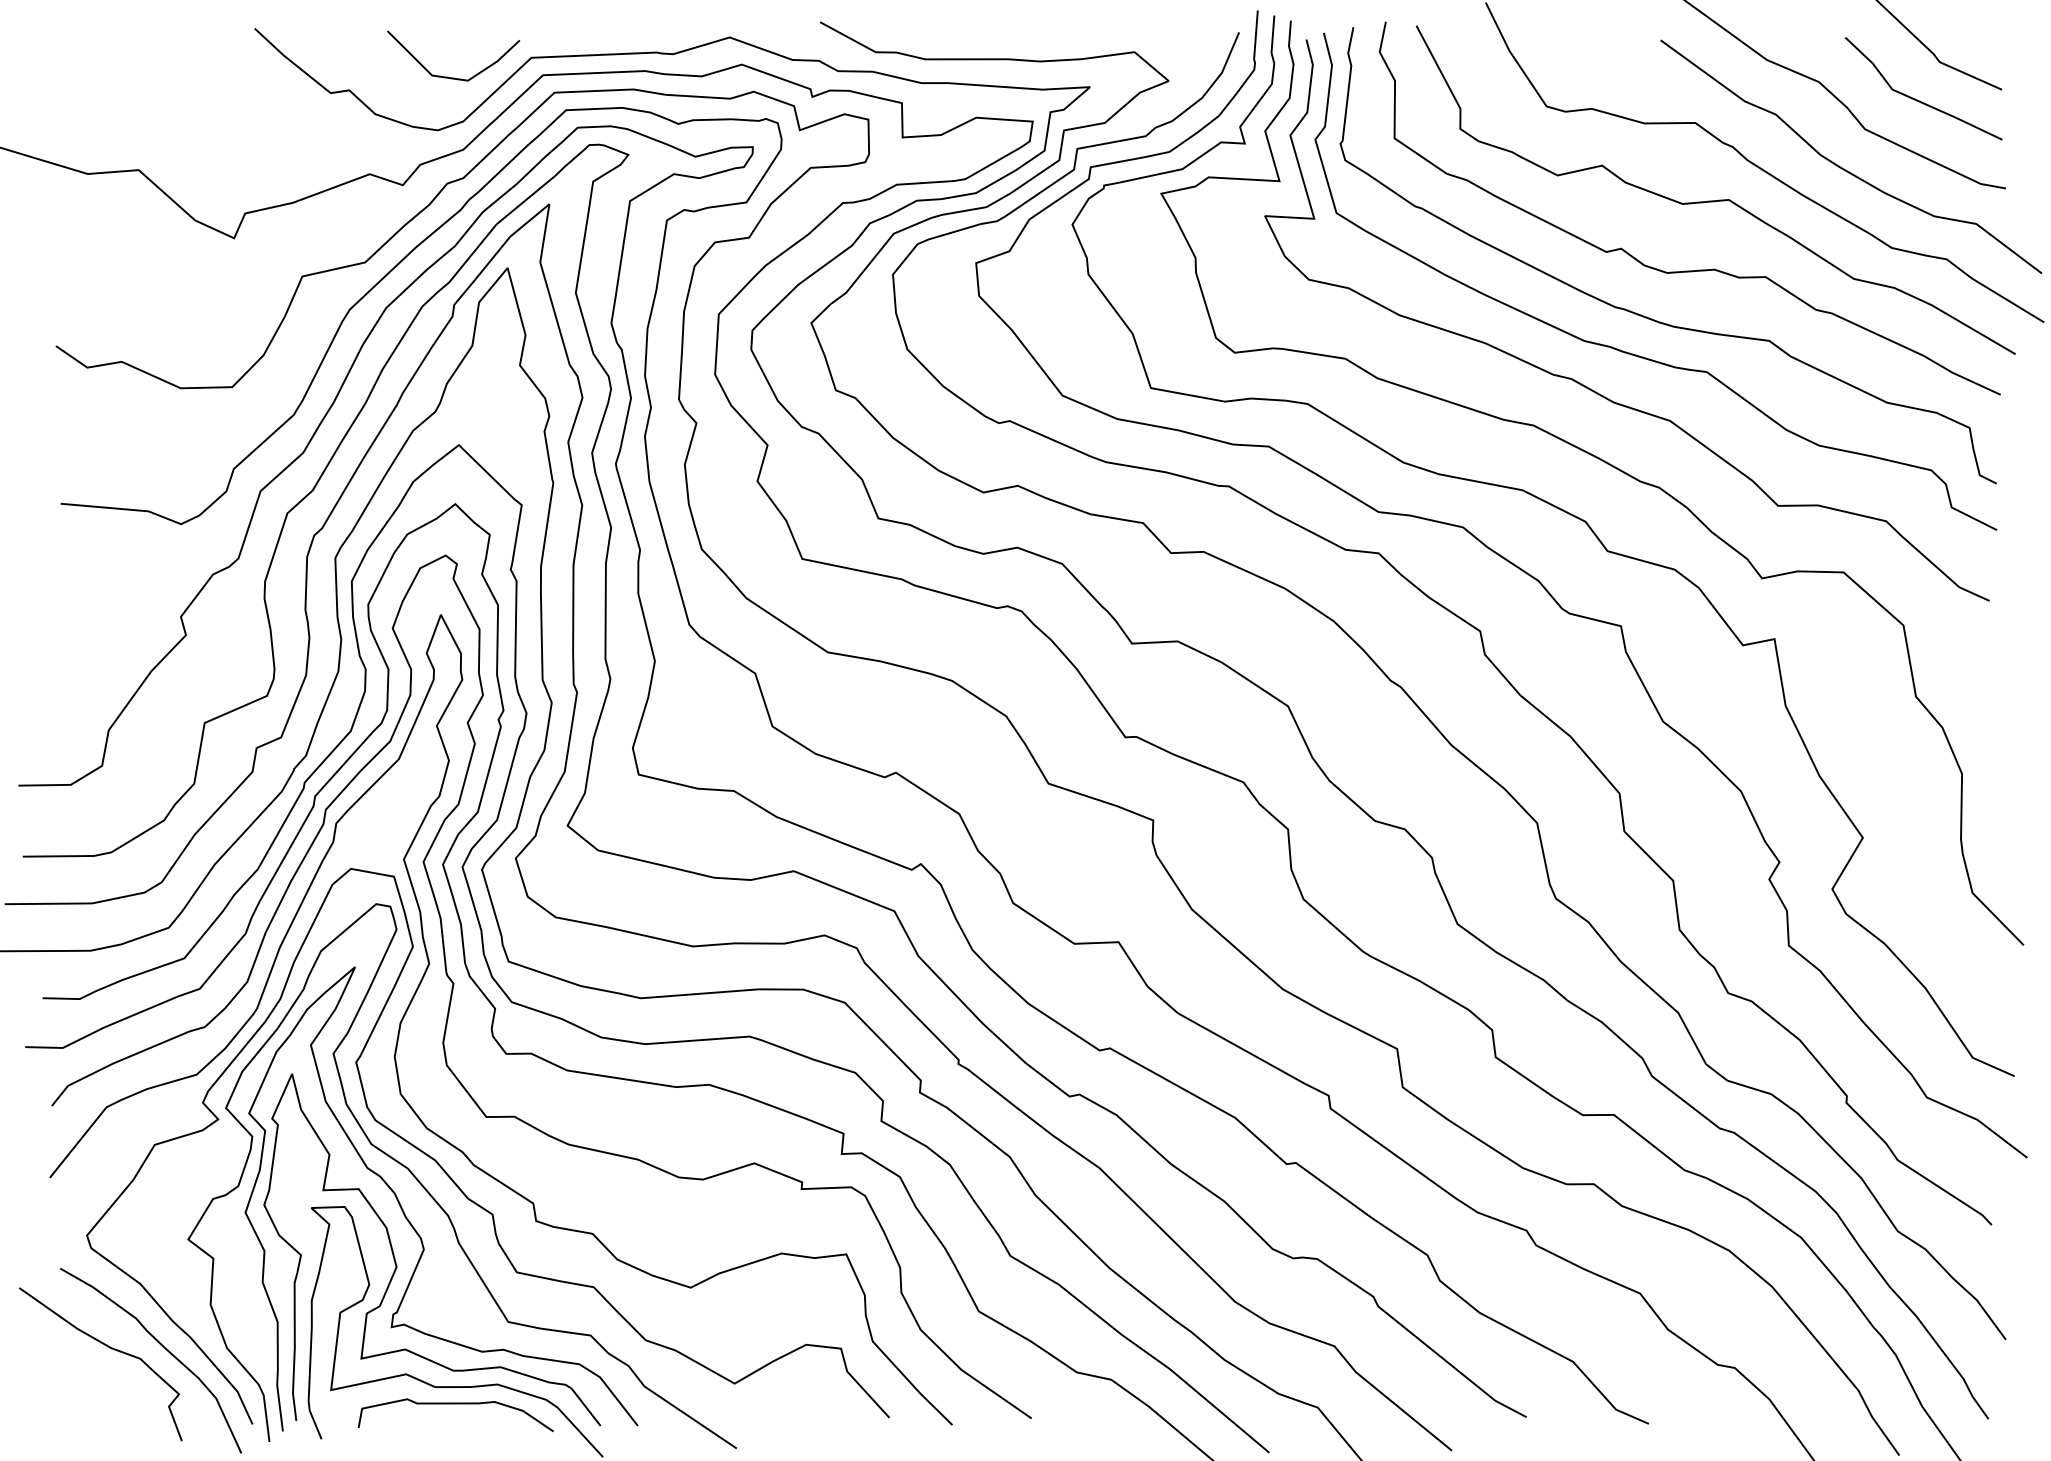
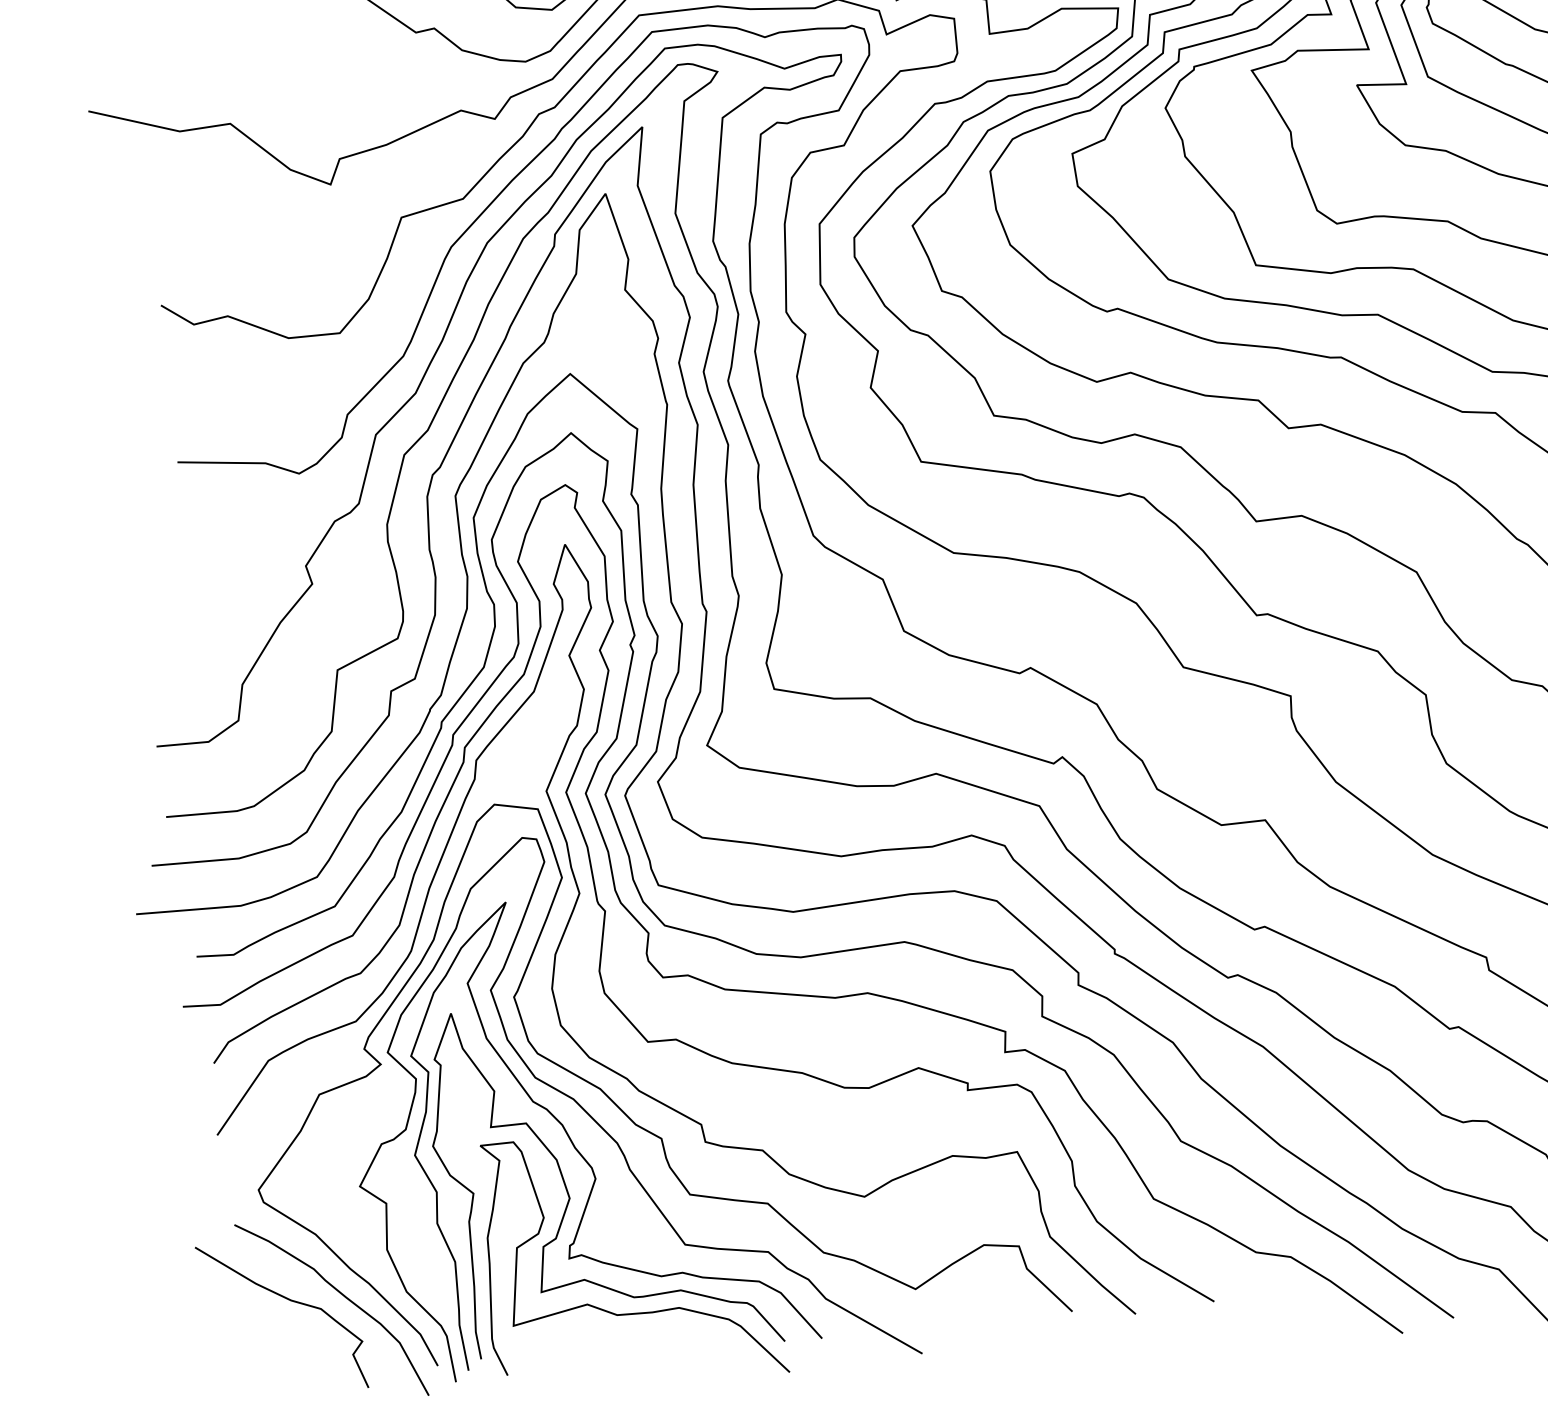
curve: (455, 1404) -> (638, 1330), removed

